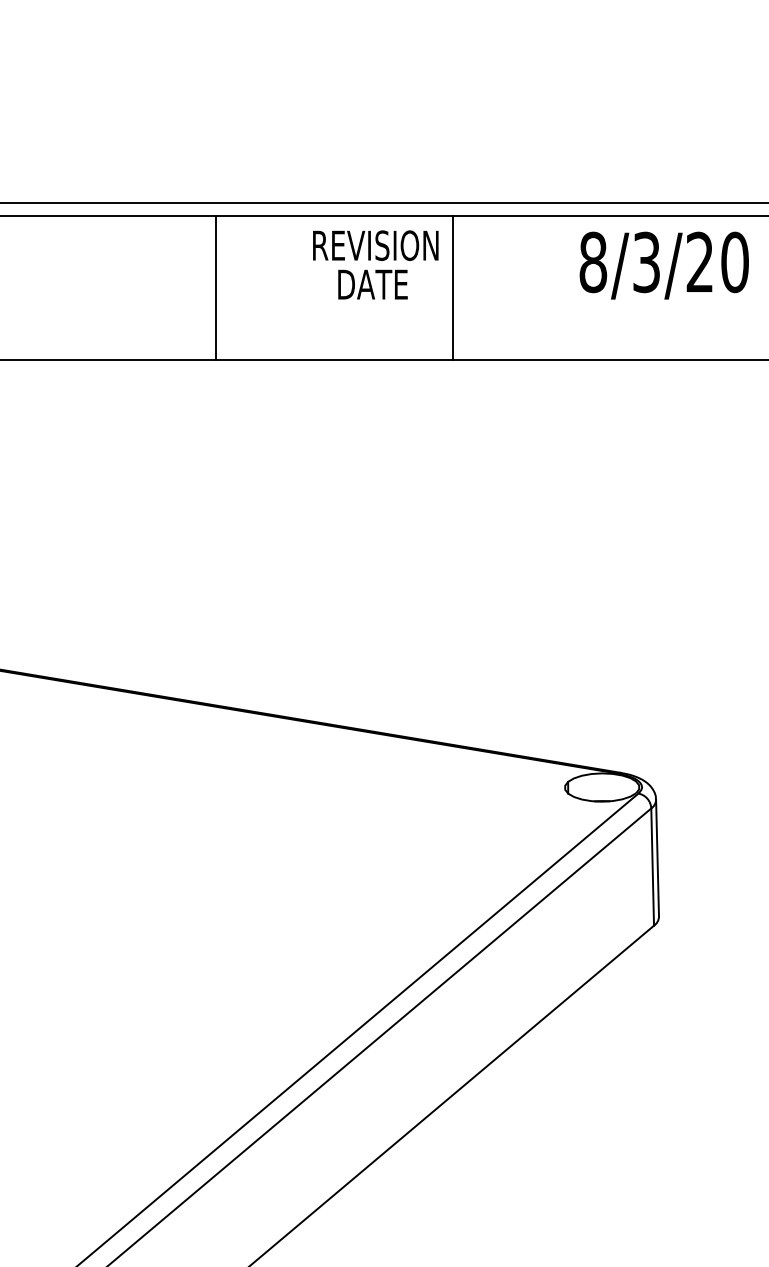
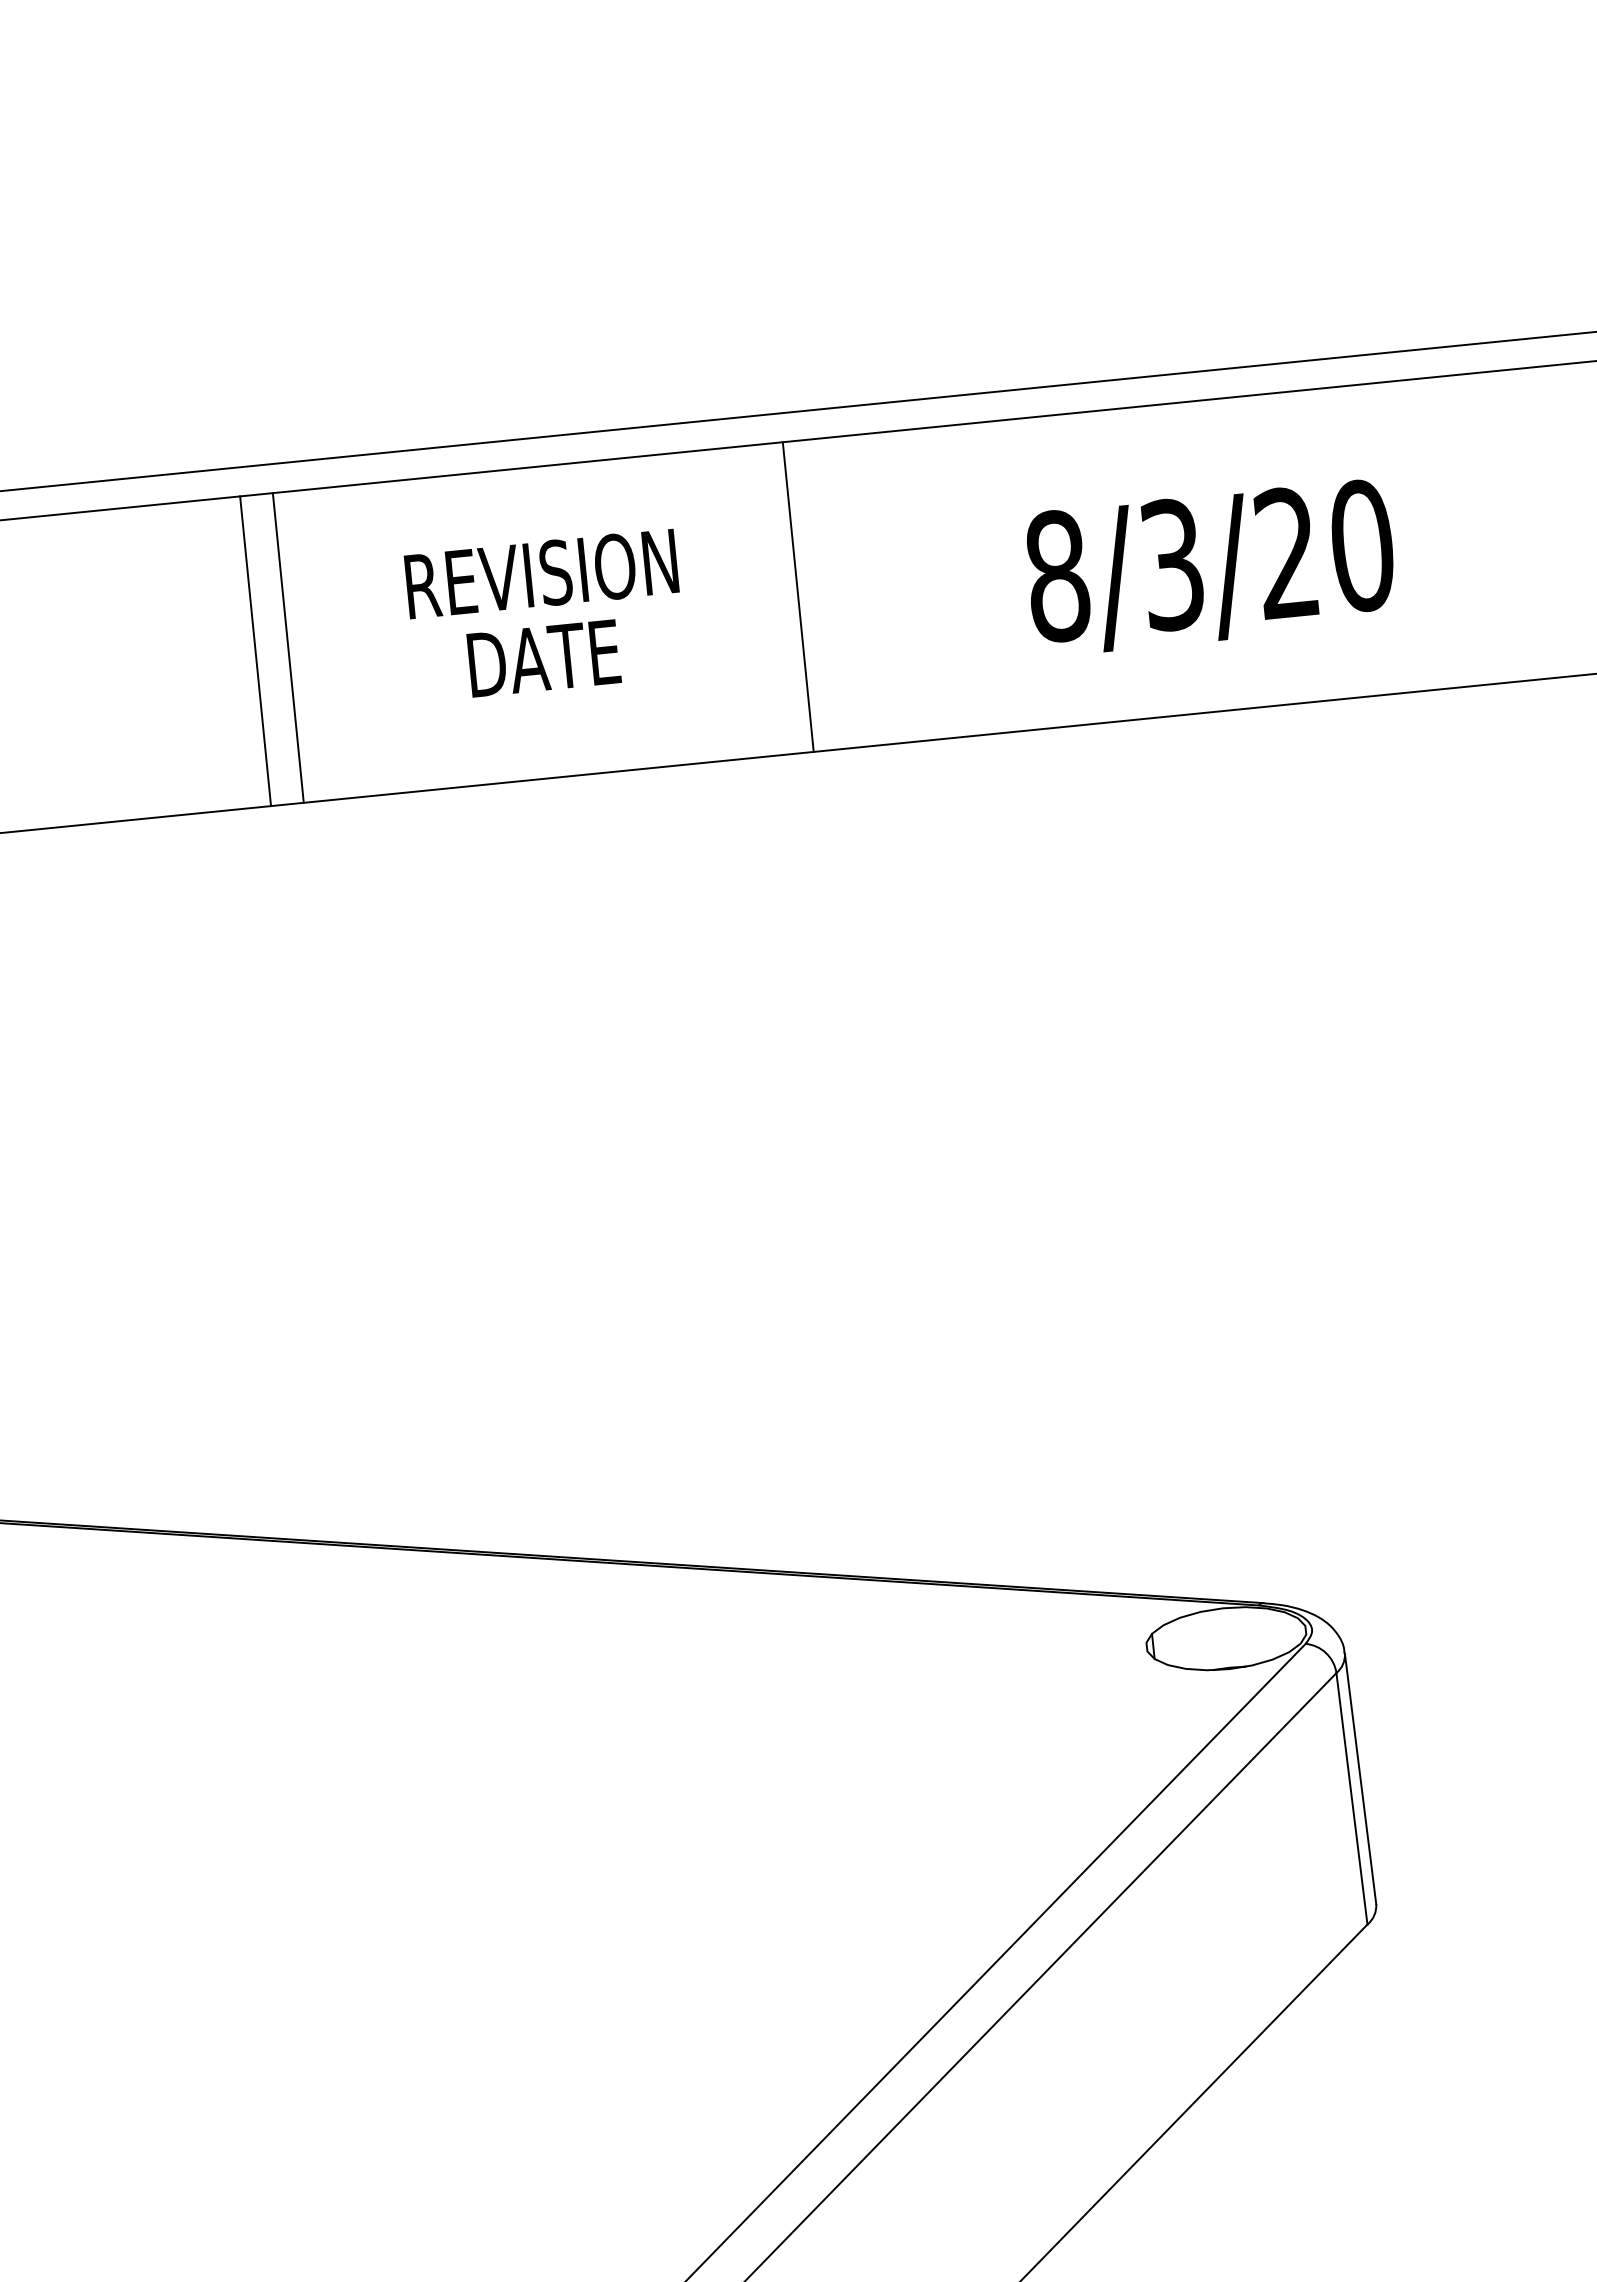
text: (375, 264) -> (545, 614), moved
text: (663, 265) -> (1209, 567), moved
line: (200, 288) -> (255, 652), added

